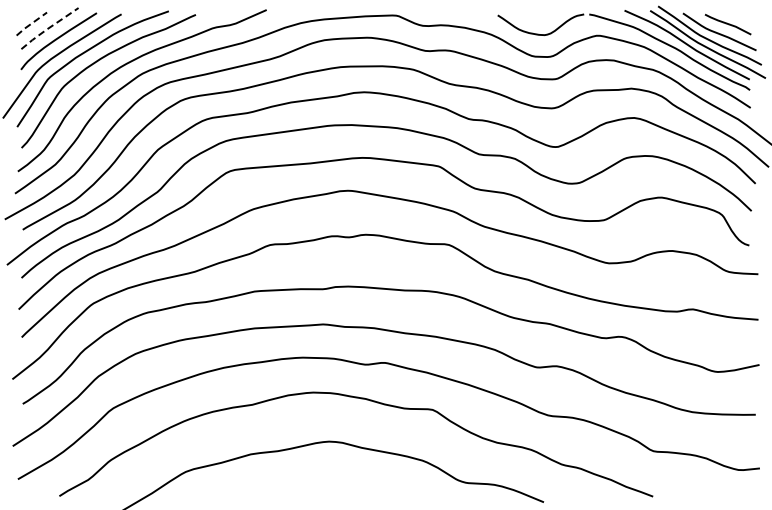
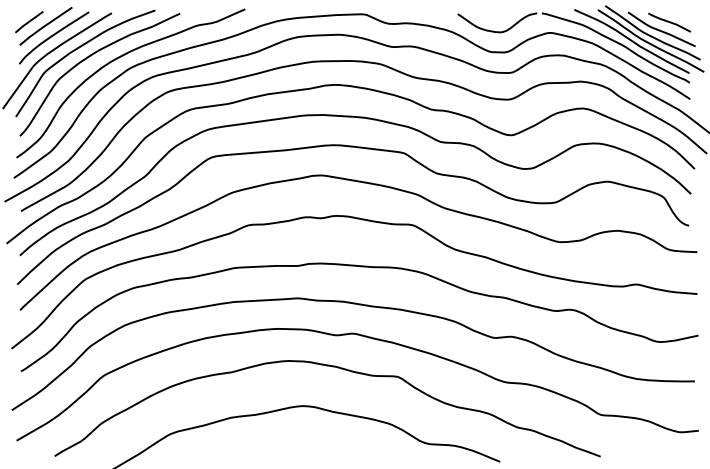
line: (31, 24) -> (29, 22), dashed -> solid
line: (47, 28) -> (43, 26), dashed -> solid

